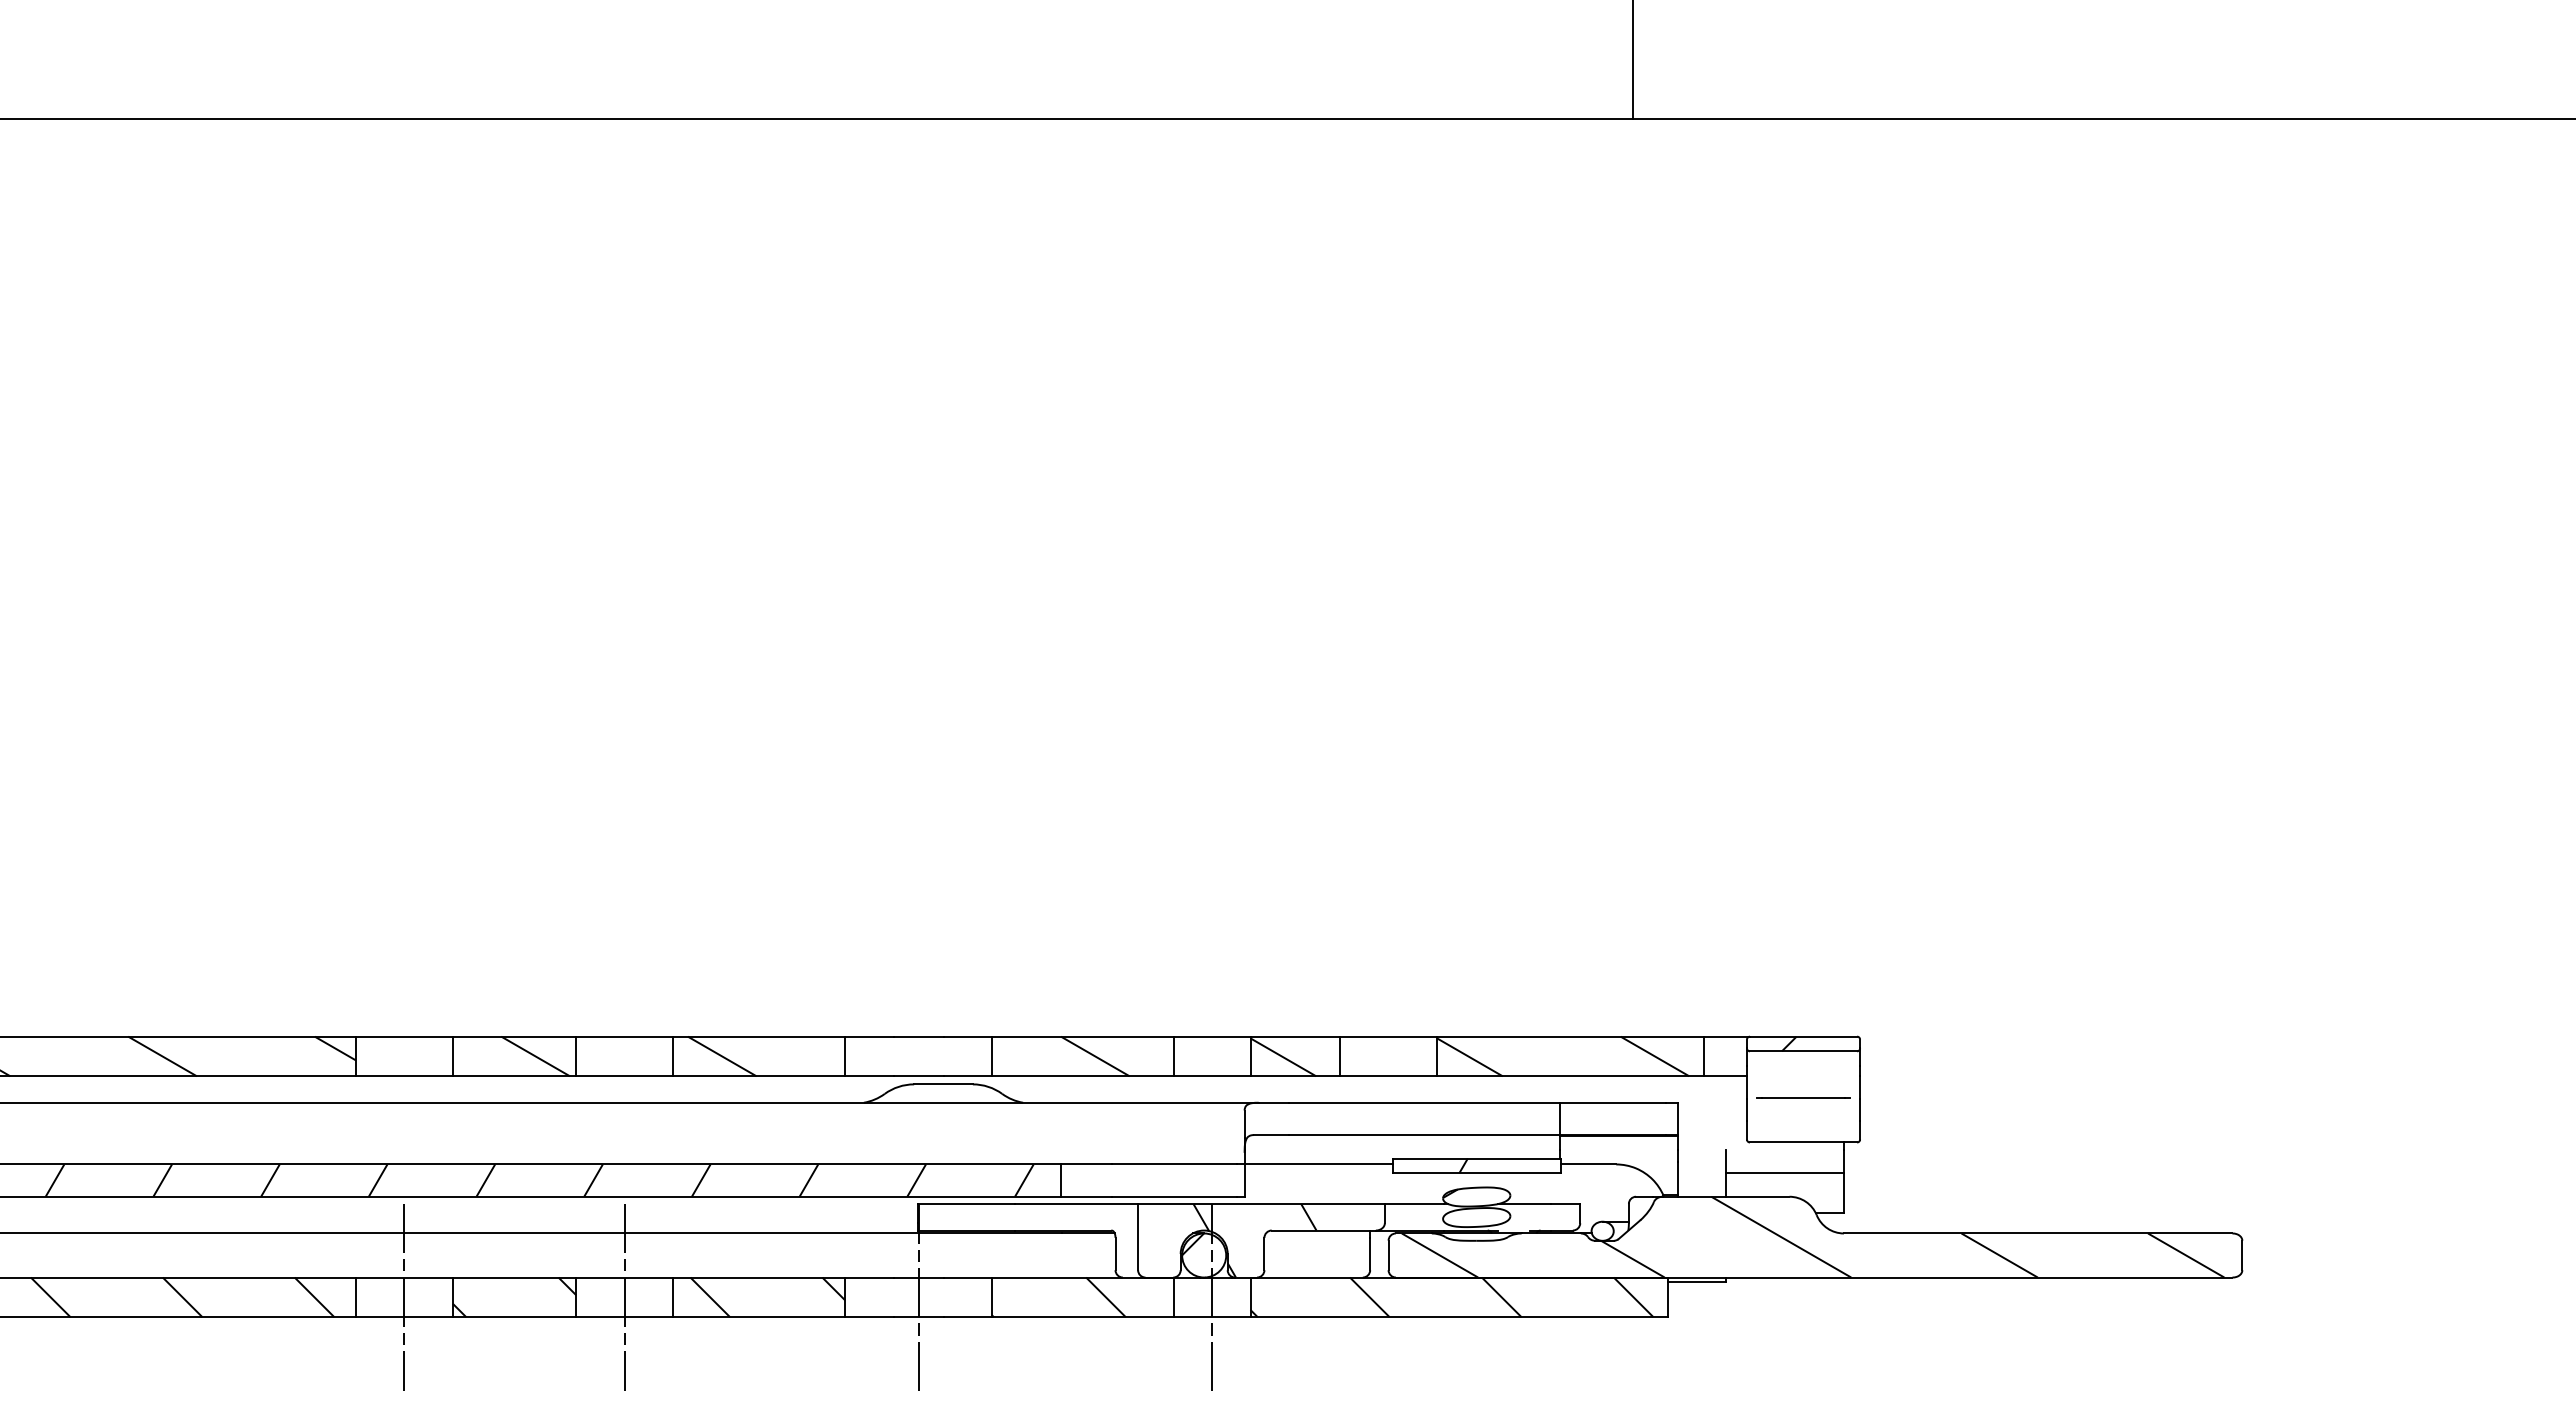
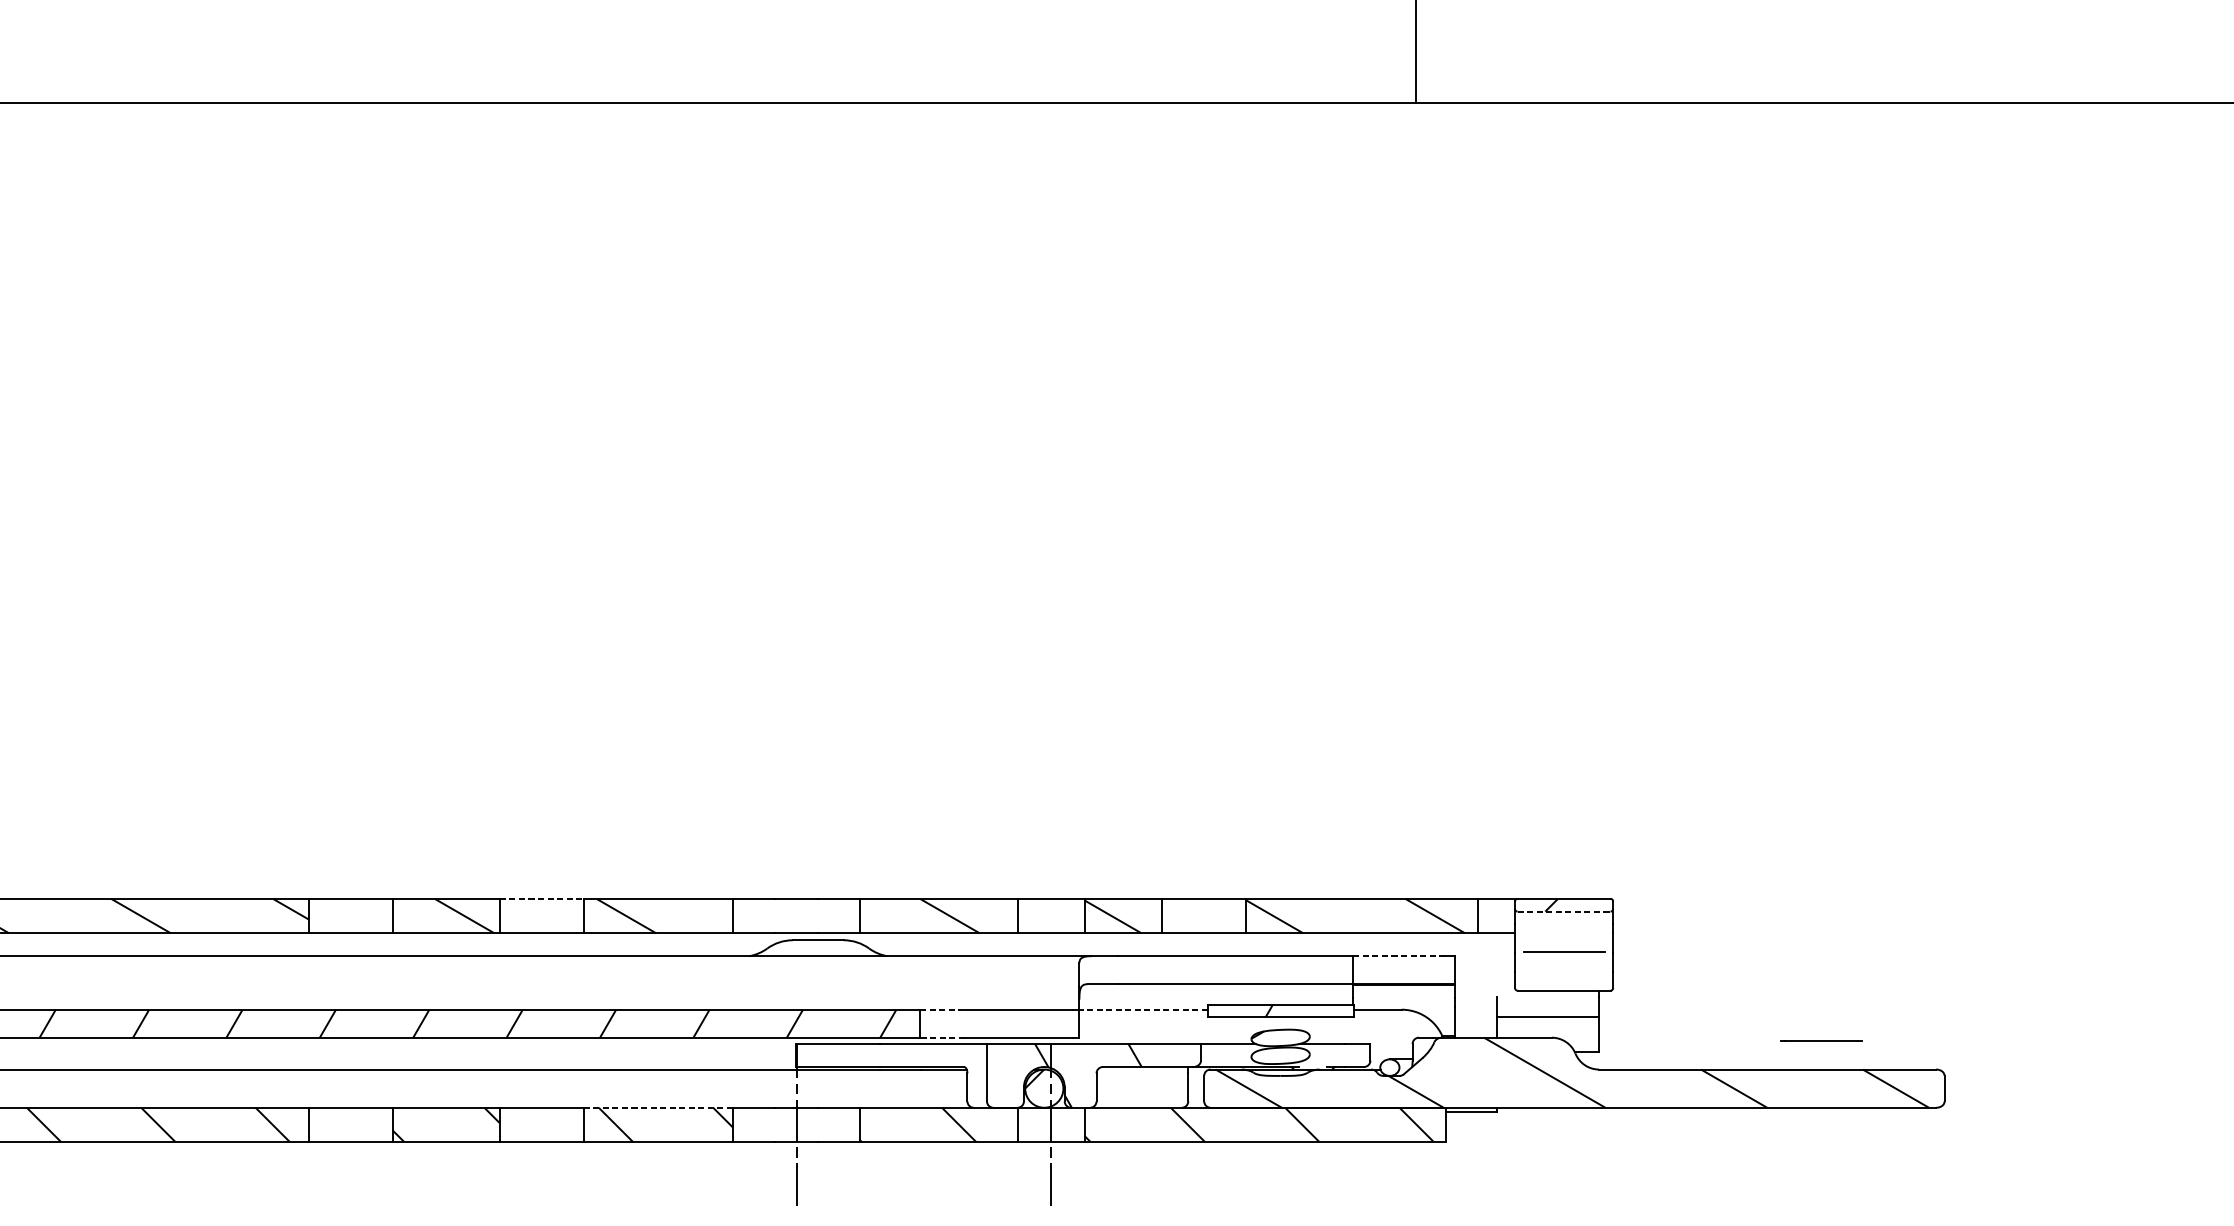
line: (625, 1036) -> (542, 898), solid -> dashed
line: (1803, 1051) -> (1564, 911), solid -> dashed
line: (1613, 1102) -> (1399, 955), solid -> dashed
line: (1086, 1164) -> (942, 1009), solid -> dashed
line: (1318, 1164) -> (1143, 1009), solid -> dashed
line: (1086, 1196) -> (942, 1037), solid -> dashed
line: (2100, 1199) -> (1821, 1040), added
line: (759, 1277) -> (658, 1107), solid -> dashed
line: (404, 1297) -> (350, 1125), removed
line: (624, 1297) -> (541, 1125), removed

